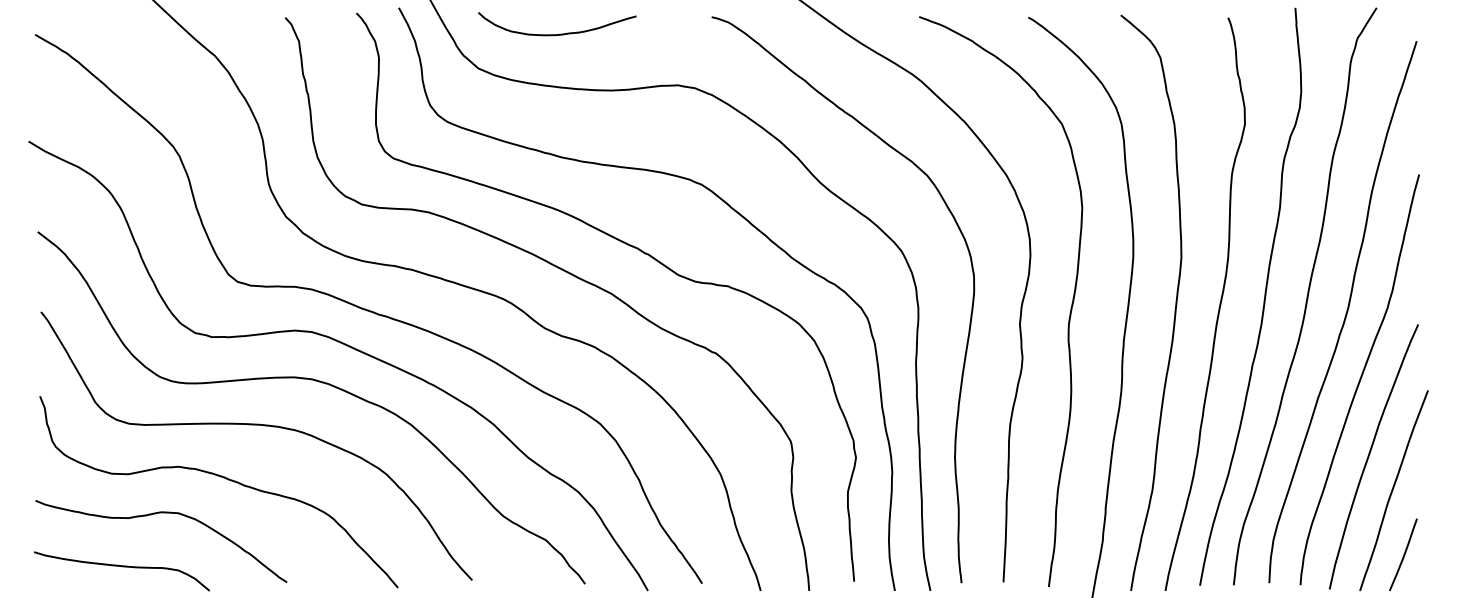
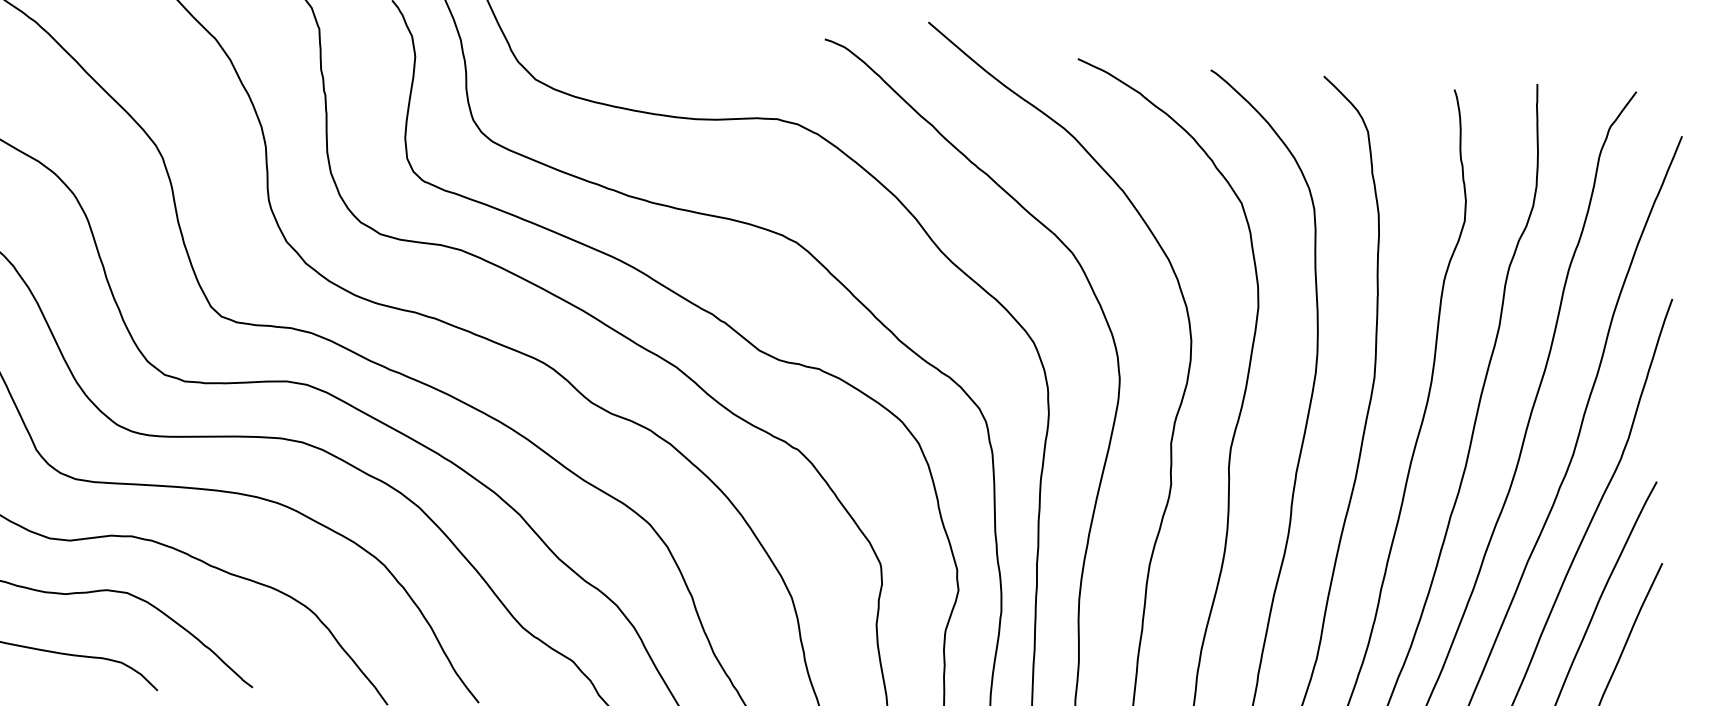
curve: (560, 33) -> (638, 44), removed

